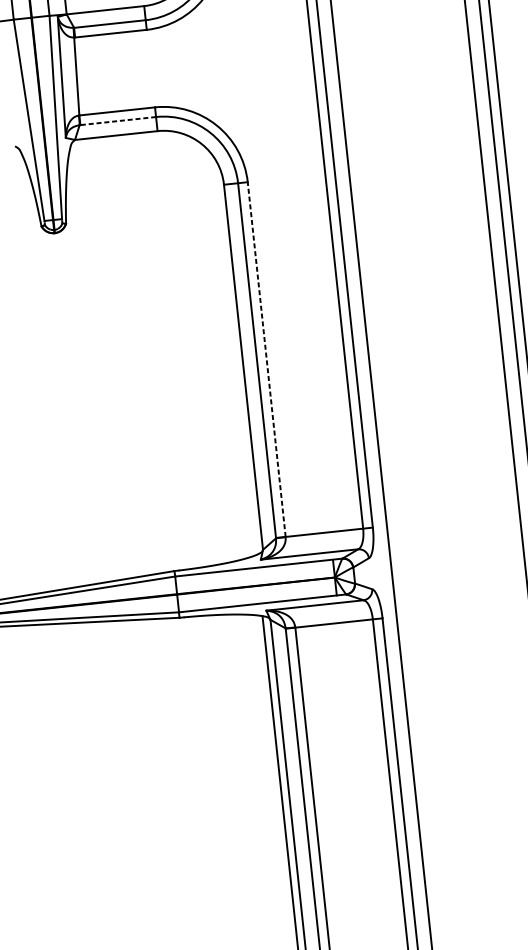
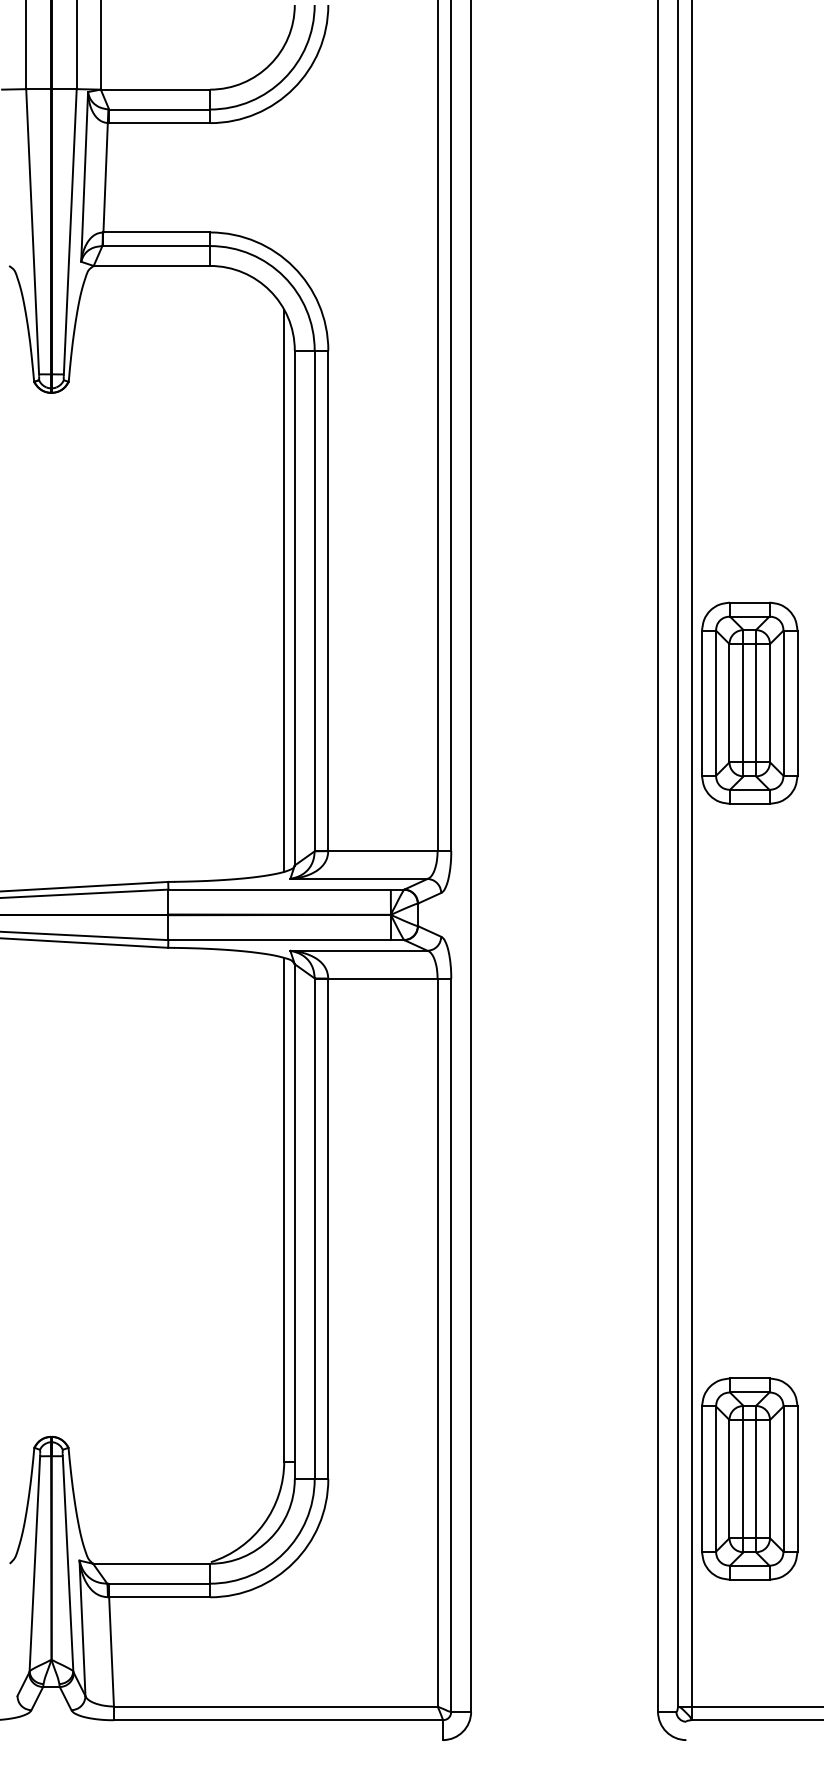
line: (118, 121) -> (156, 246), dashed -> solid
line: (234, 355) -> (284, 590), added
line: (266, 359) -> (328, 600), dashed -> solid

